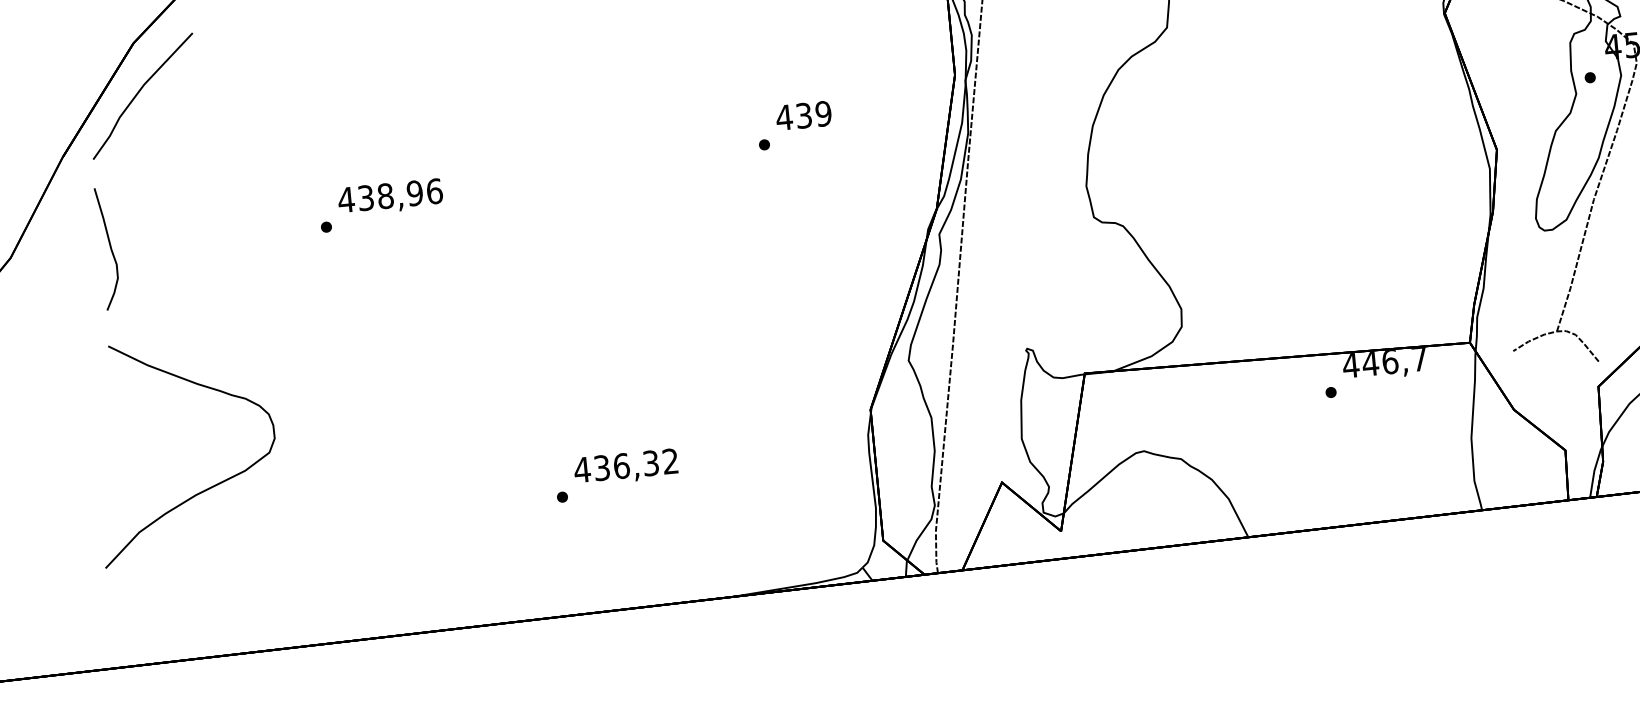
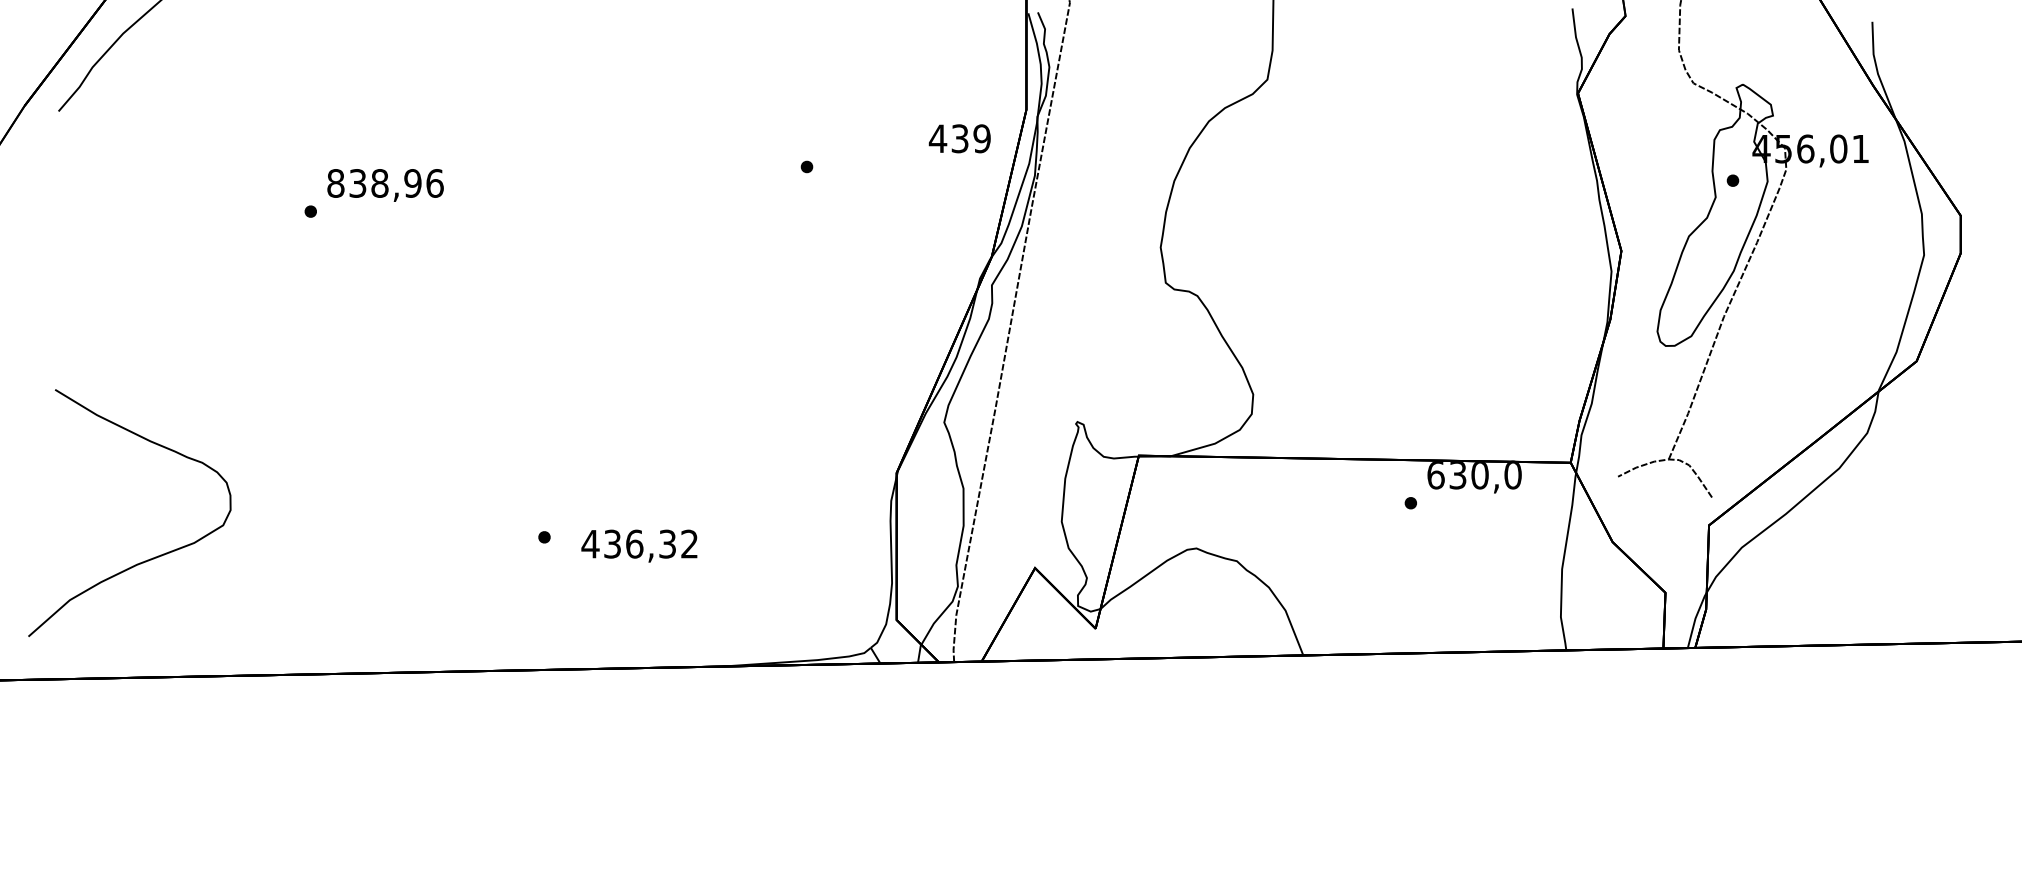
text: (803, 115) -> (959, 138), moved
text: (346, 200) -> (335, 183), 438,96 -> 838,96
curve: (109, 247) -> (67, 211), removed
text: (1384, 361) -> (1473, 474), 446,7 -> 630,0
text: (626, 466) -> (639, 545), moved
curve: (204, 489) -> (147, 559), moved

